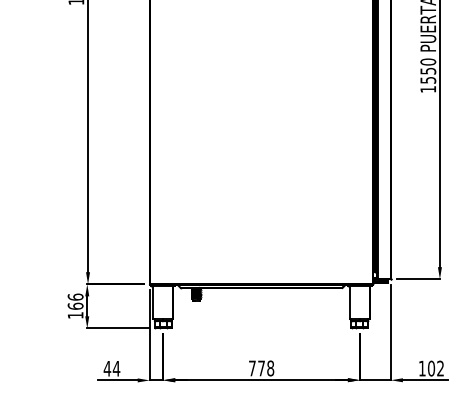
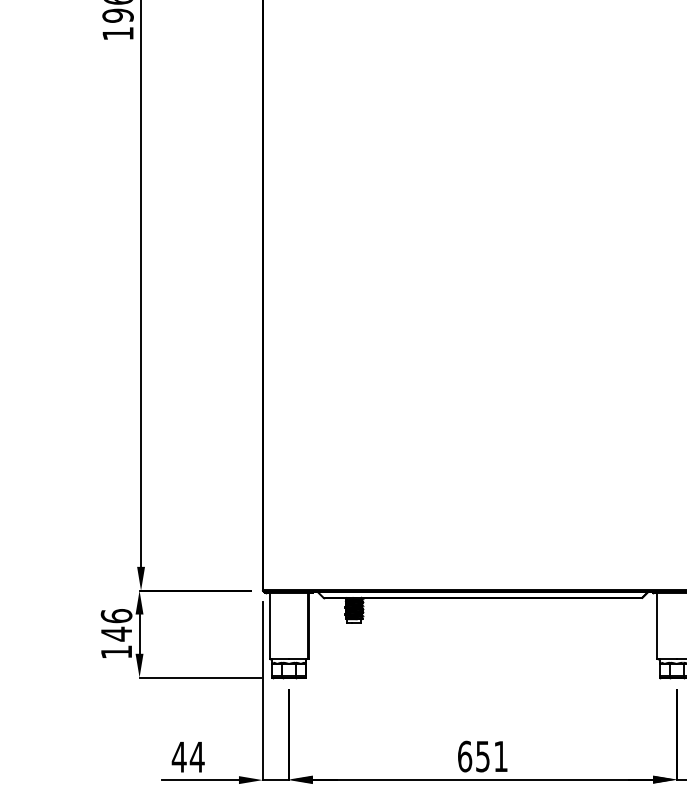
text: (75, 306) -> (116, 634), 166 -> 146
text: (261, 368) -> (482, 756), 778 -> 651

